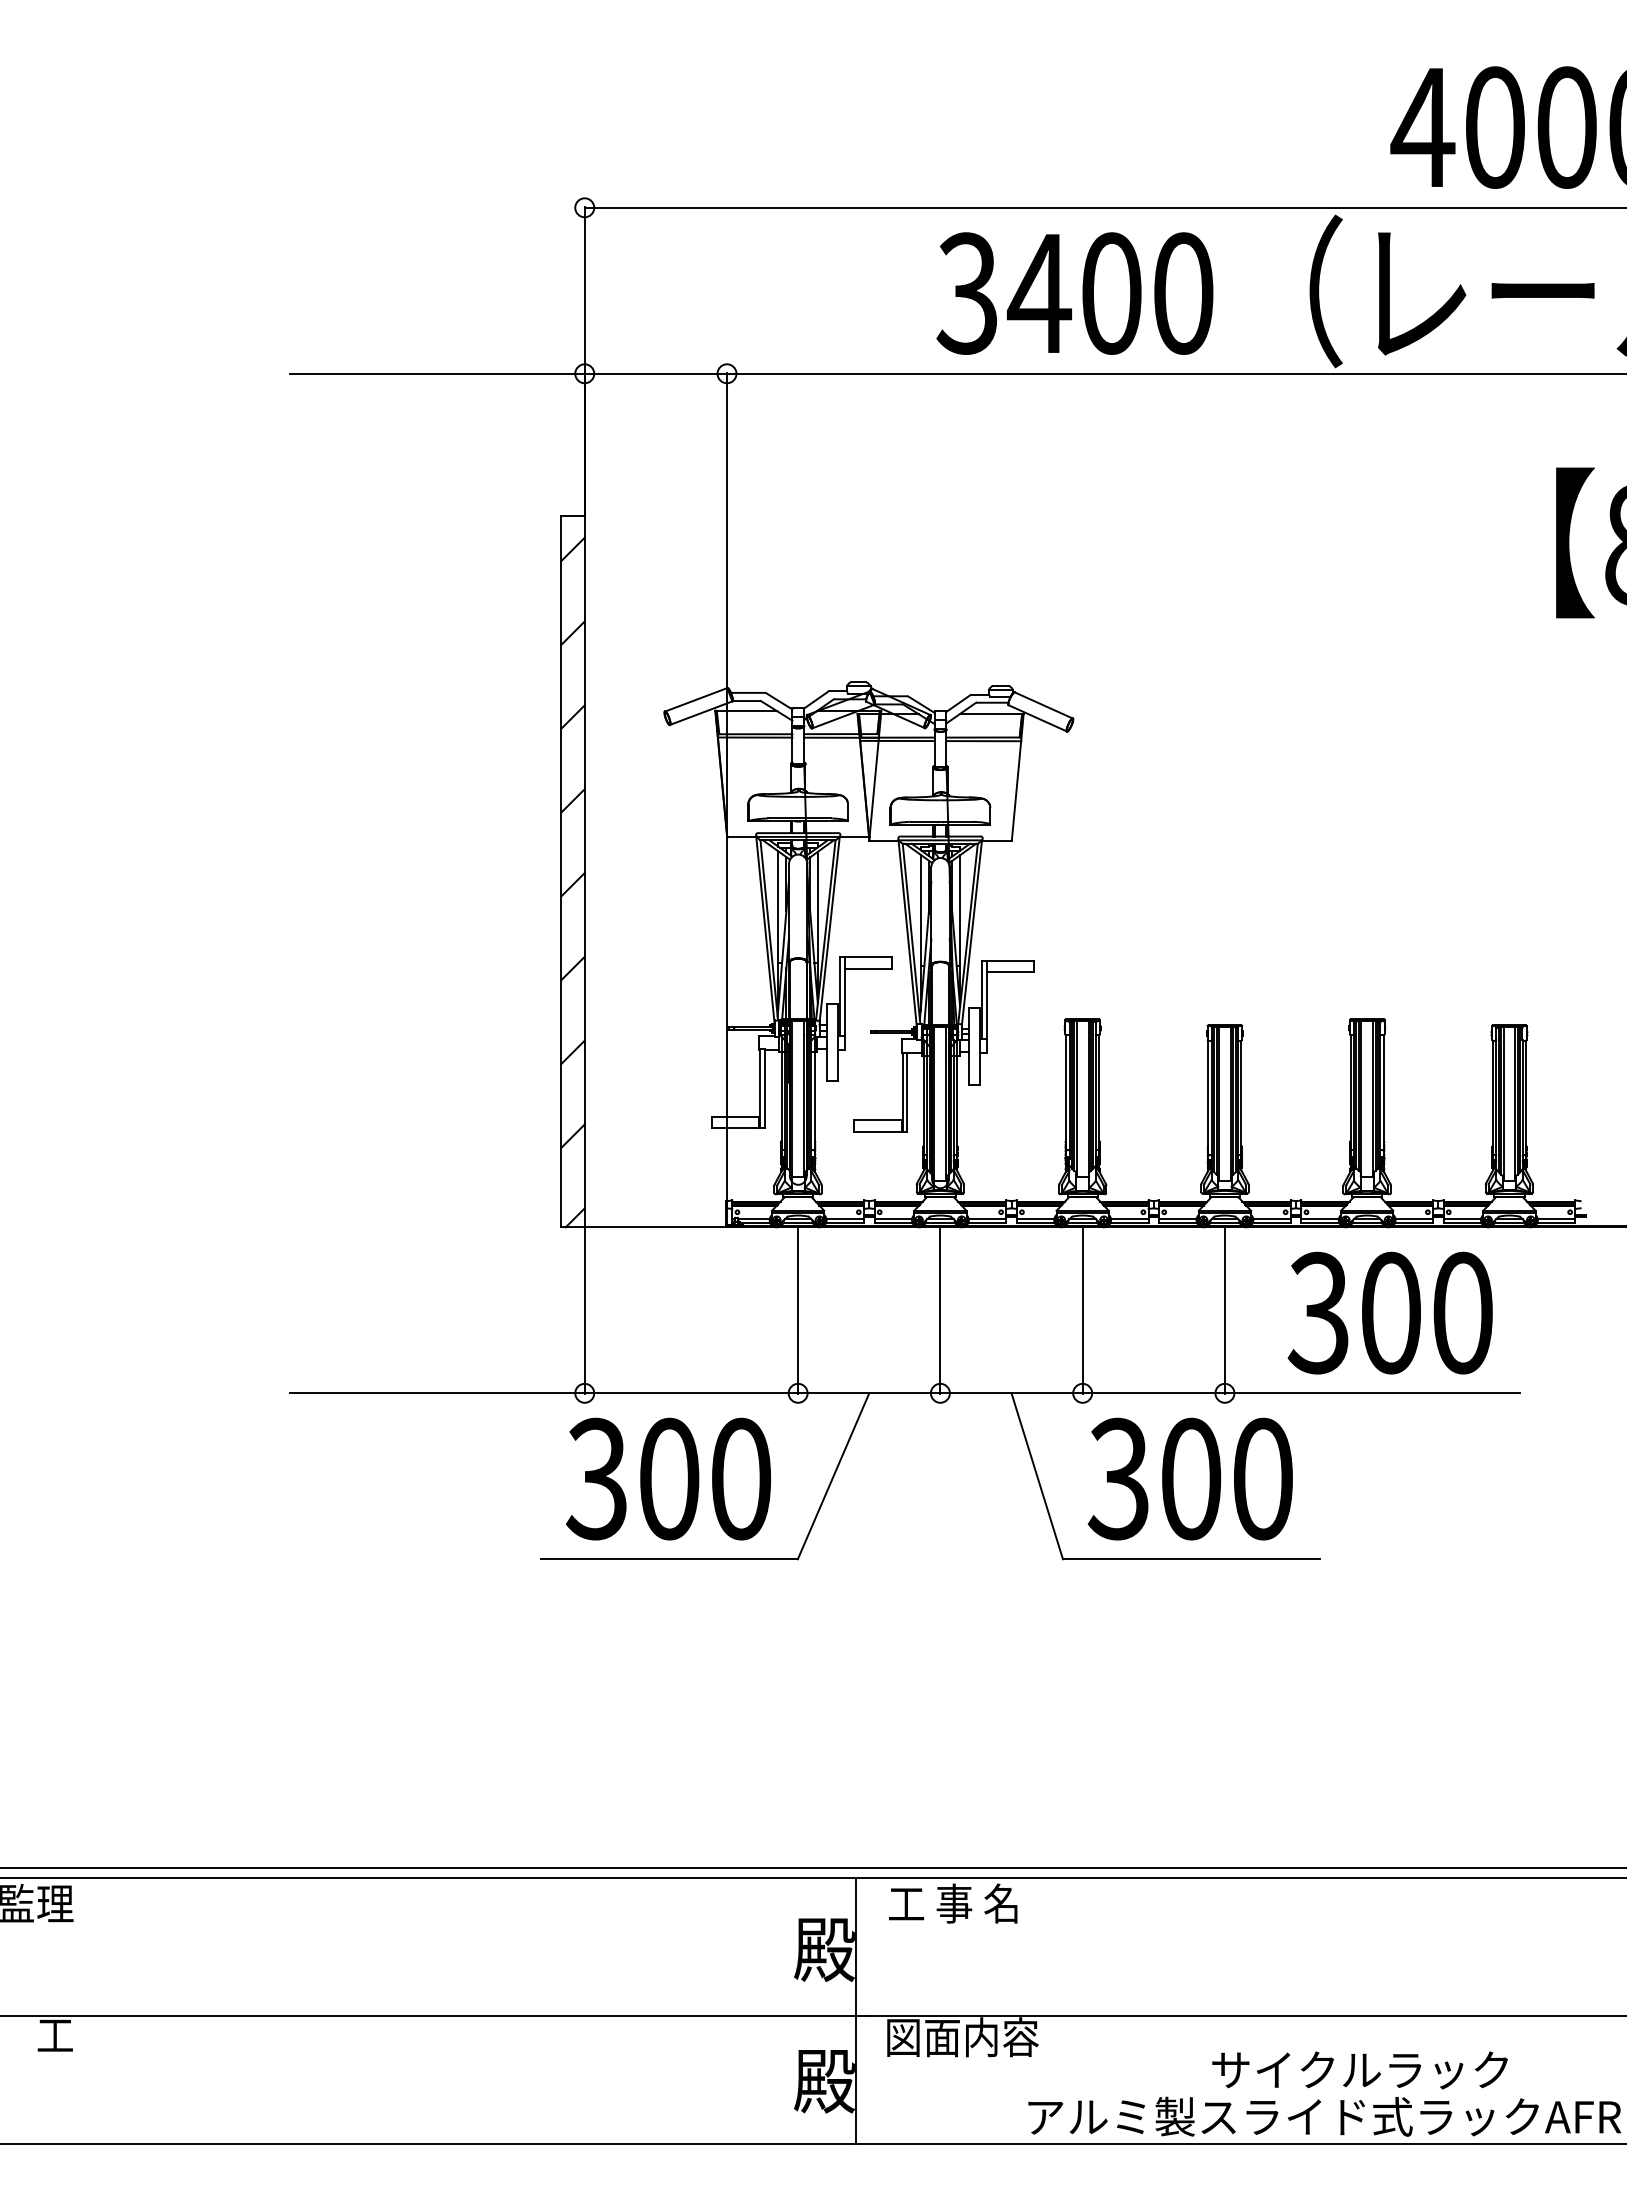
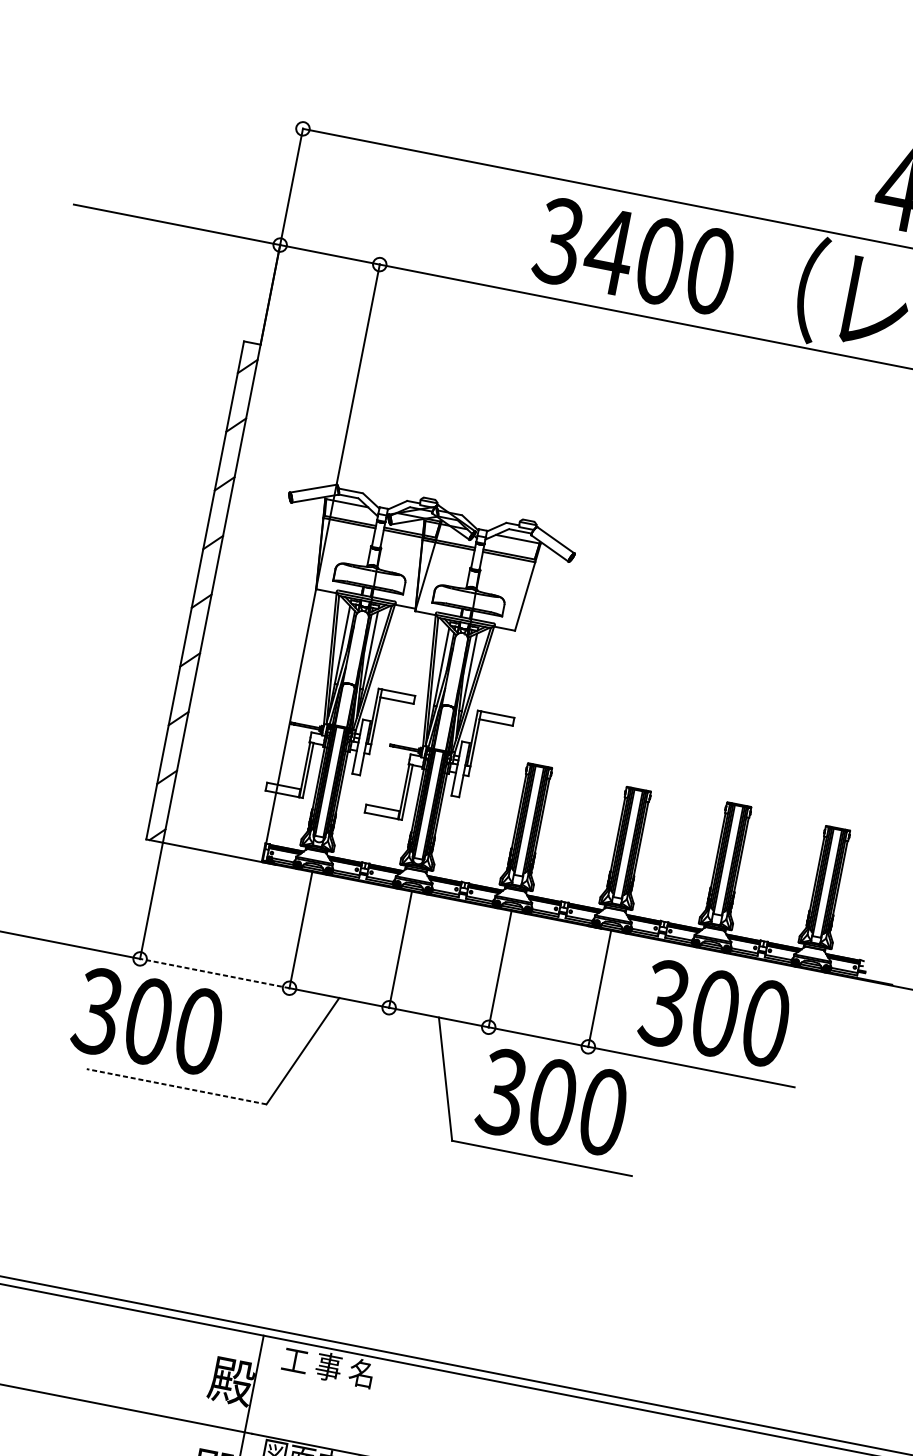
line: (691, 1393) -> (214, 973), solid -> dashed
text: (668, 1478) -> (148, 1020), moved
line: (669, 1559) -> (176, 1086), solid -> dashed

